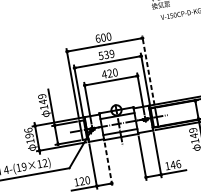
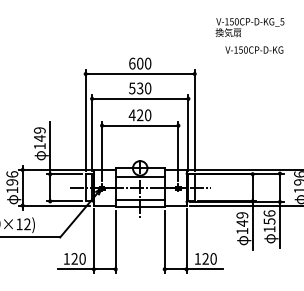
text: (111, 54) -> (147, 88), 539 -> 530
line: (148, 70) -> (194, 120), dashed -> solid
line: (108, 164) -> (115, 242), dashed -> solid
text: (175, 164) -> (209, 258), 146 -> 120

